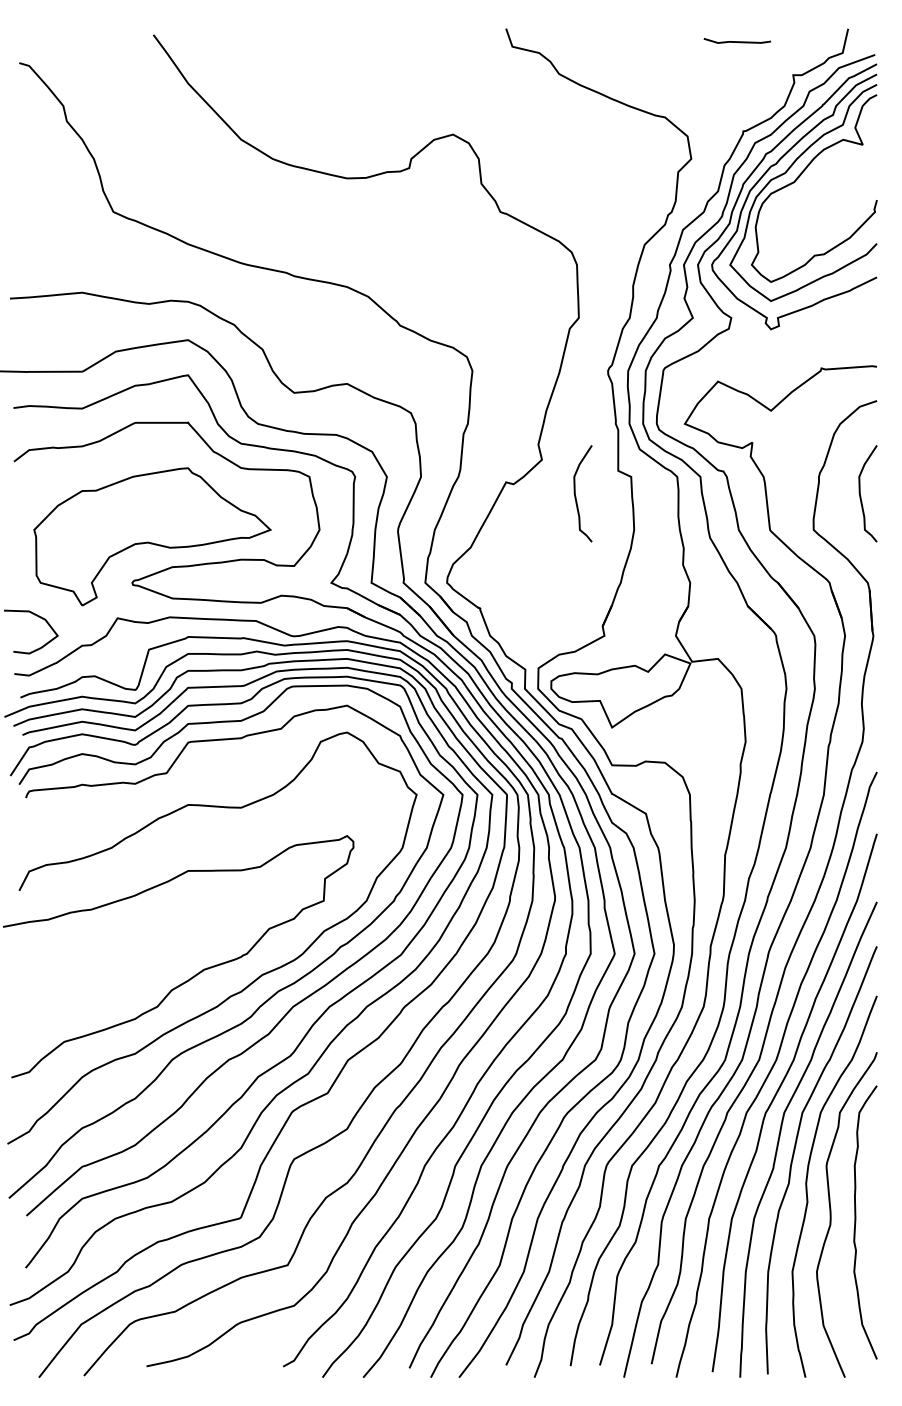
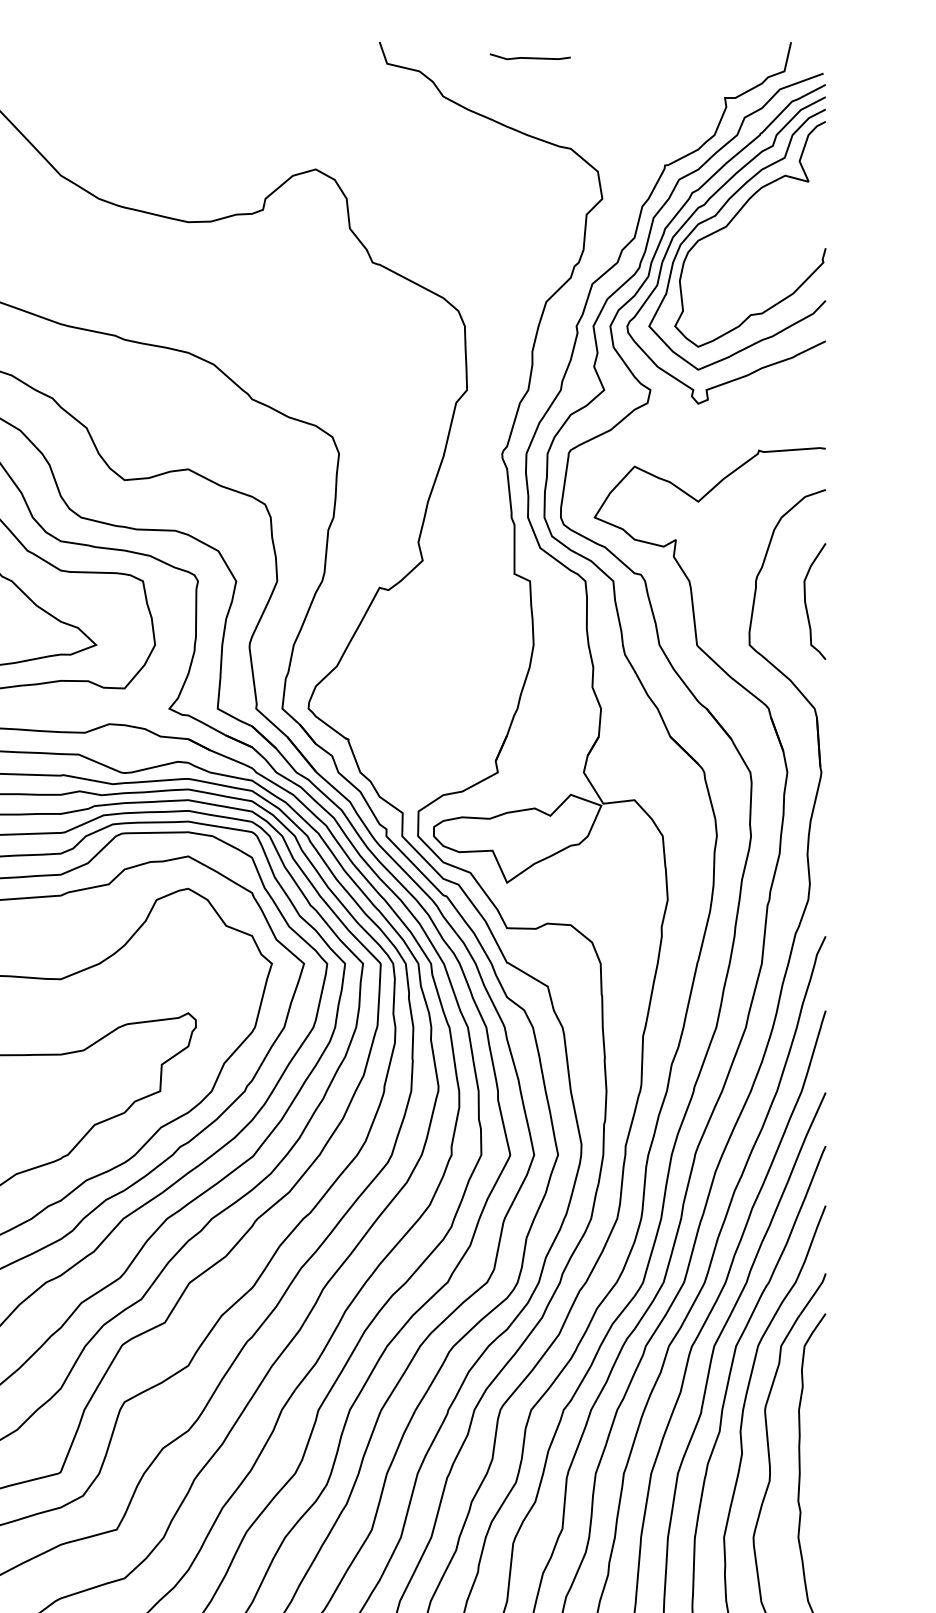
line: (736, 41) -> (529, 57), moved
curve: (576, 496) -> (464, 604), removed

